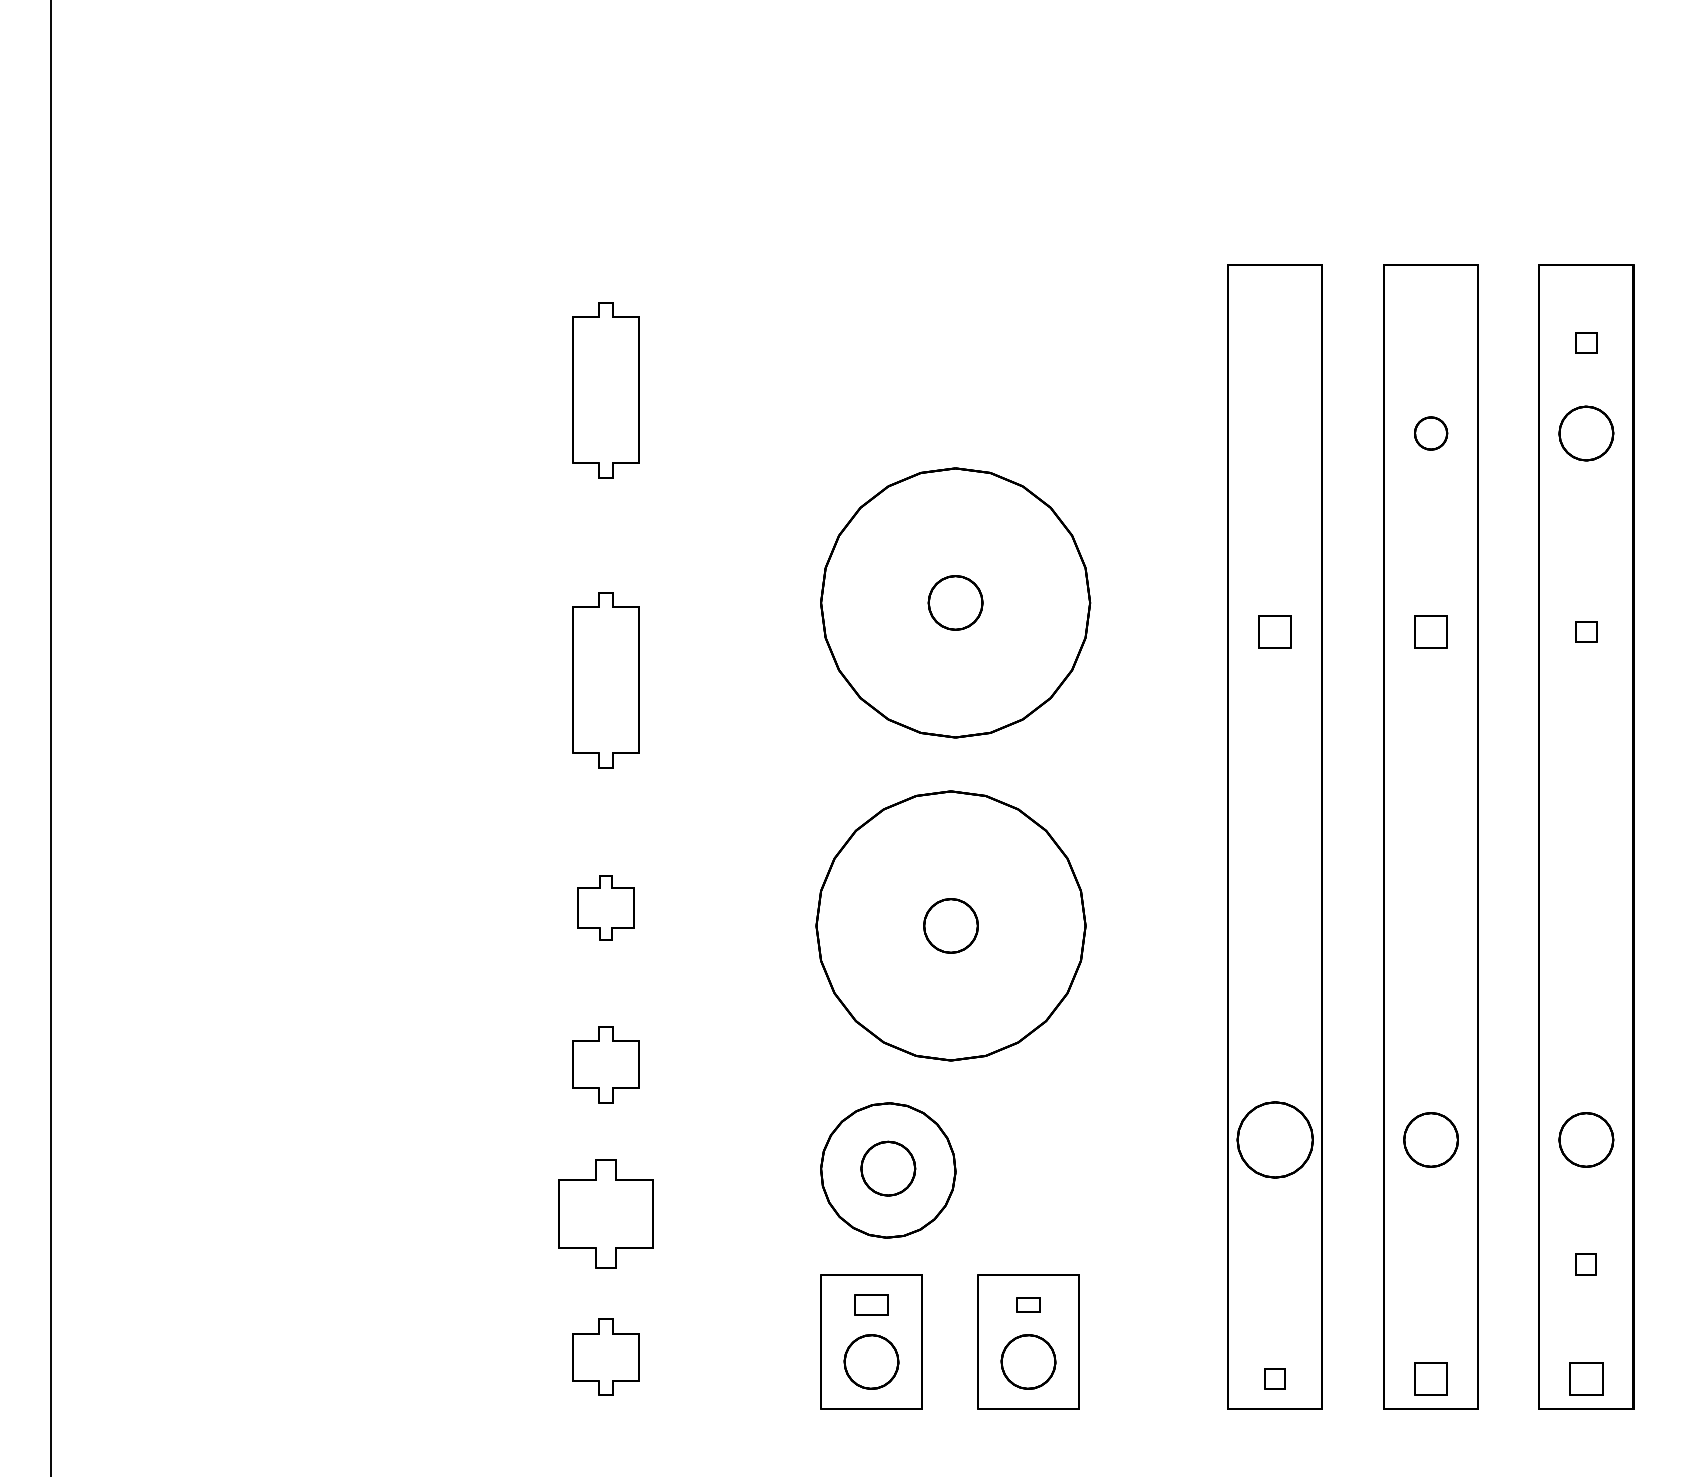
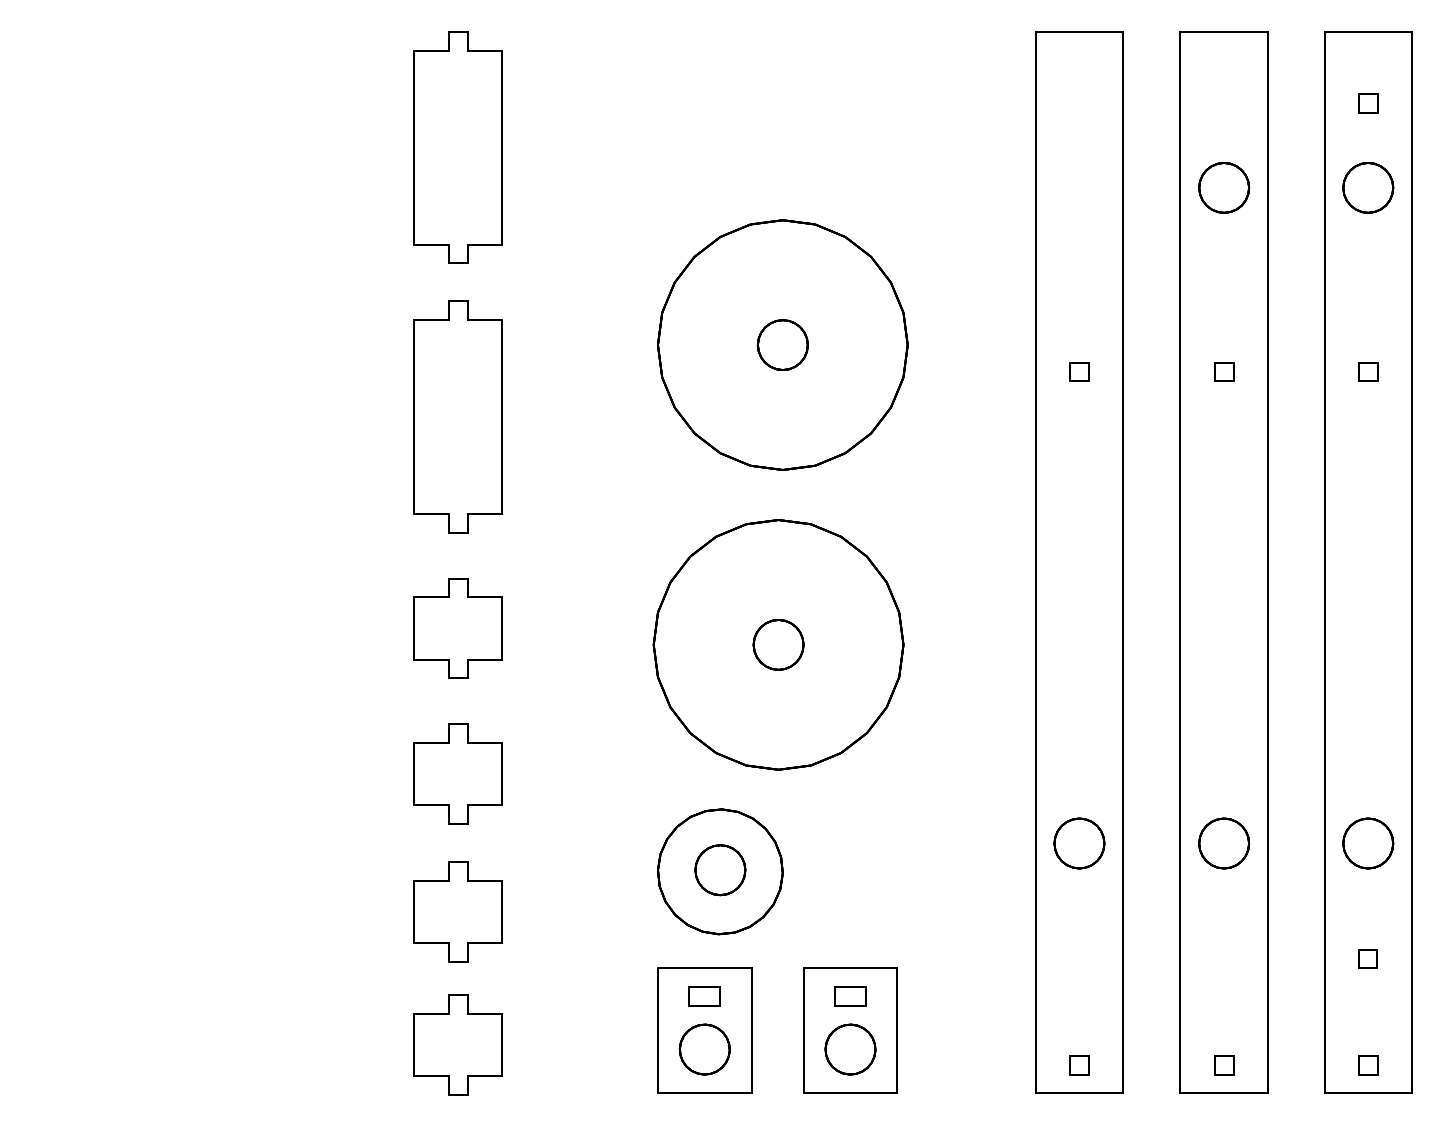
part: (605, 390) -> (457, 147), size x1.43
part: (1430, 433) -> (1223, 187), size x1.67
part: (1274, 631) -> (1078, 371), size x0.62
part: (1430, 631) -> (1223, 371), size x0.62
part: (605, 680) -> (457, 417), size x1.43
part: (605, 907) -> (457, 627), size x1.67
part: (605, 1064) -> (457, 773), size x1.43
part: (1274, 1139) -> (1078, 843), size x0.71
part: (1028, 1304) -> (850, 996), size x1.43
part: (605, 1356) -> (457, 1044), size x1.43
part: (1430, 1378) -> (1223, 1064), size x0.62
part: (1585, 1378) -> (1367, 1064), size x0.62

